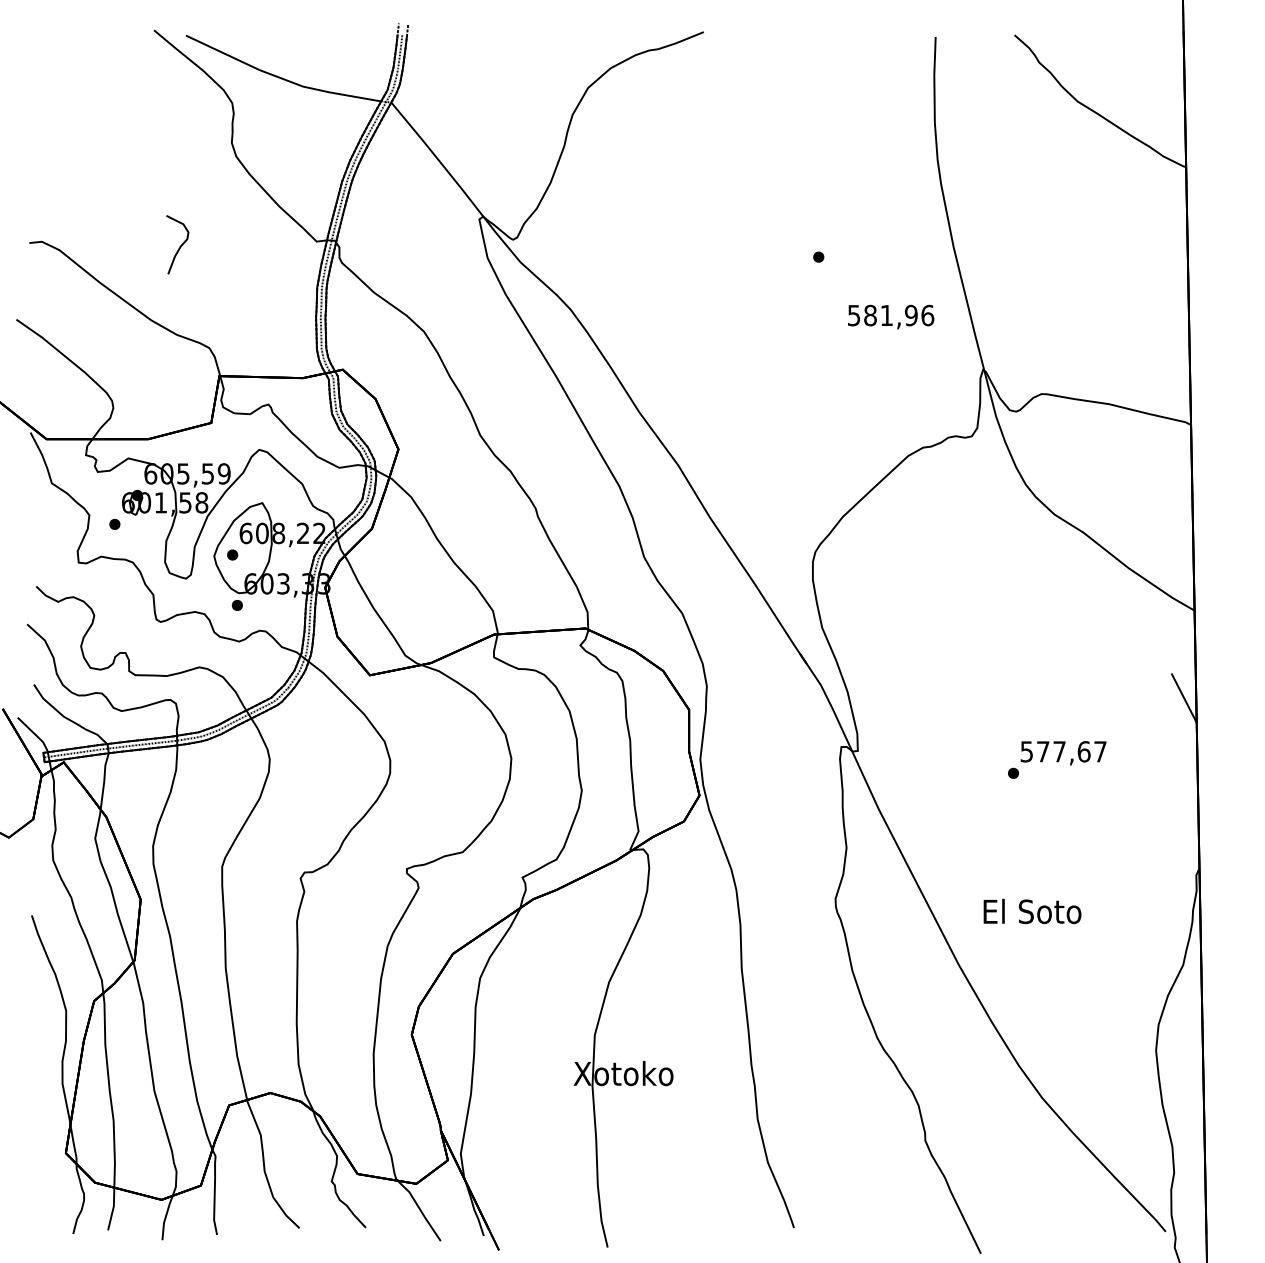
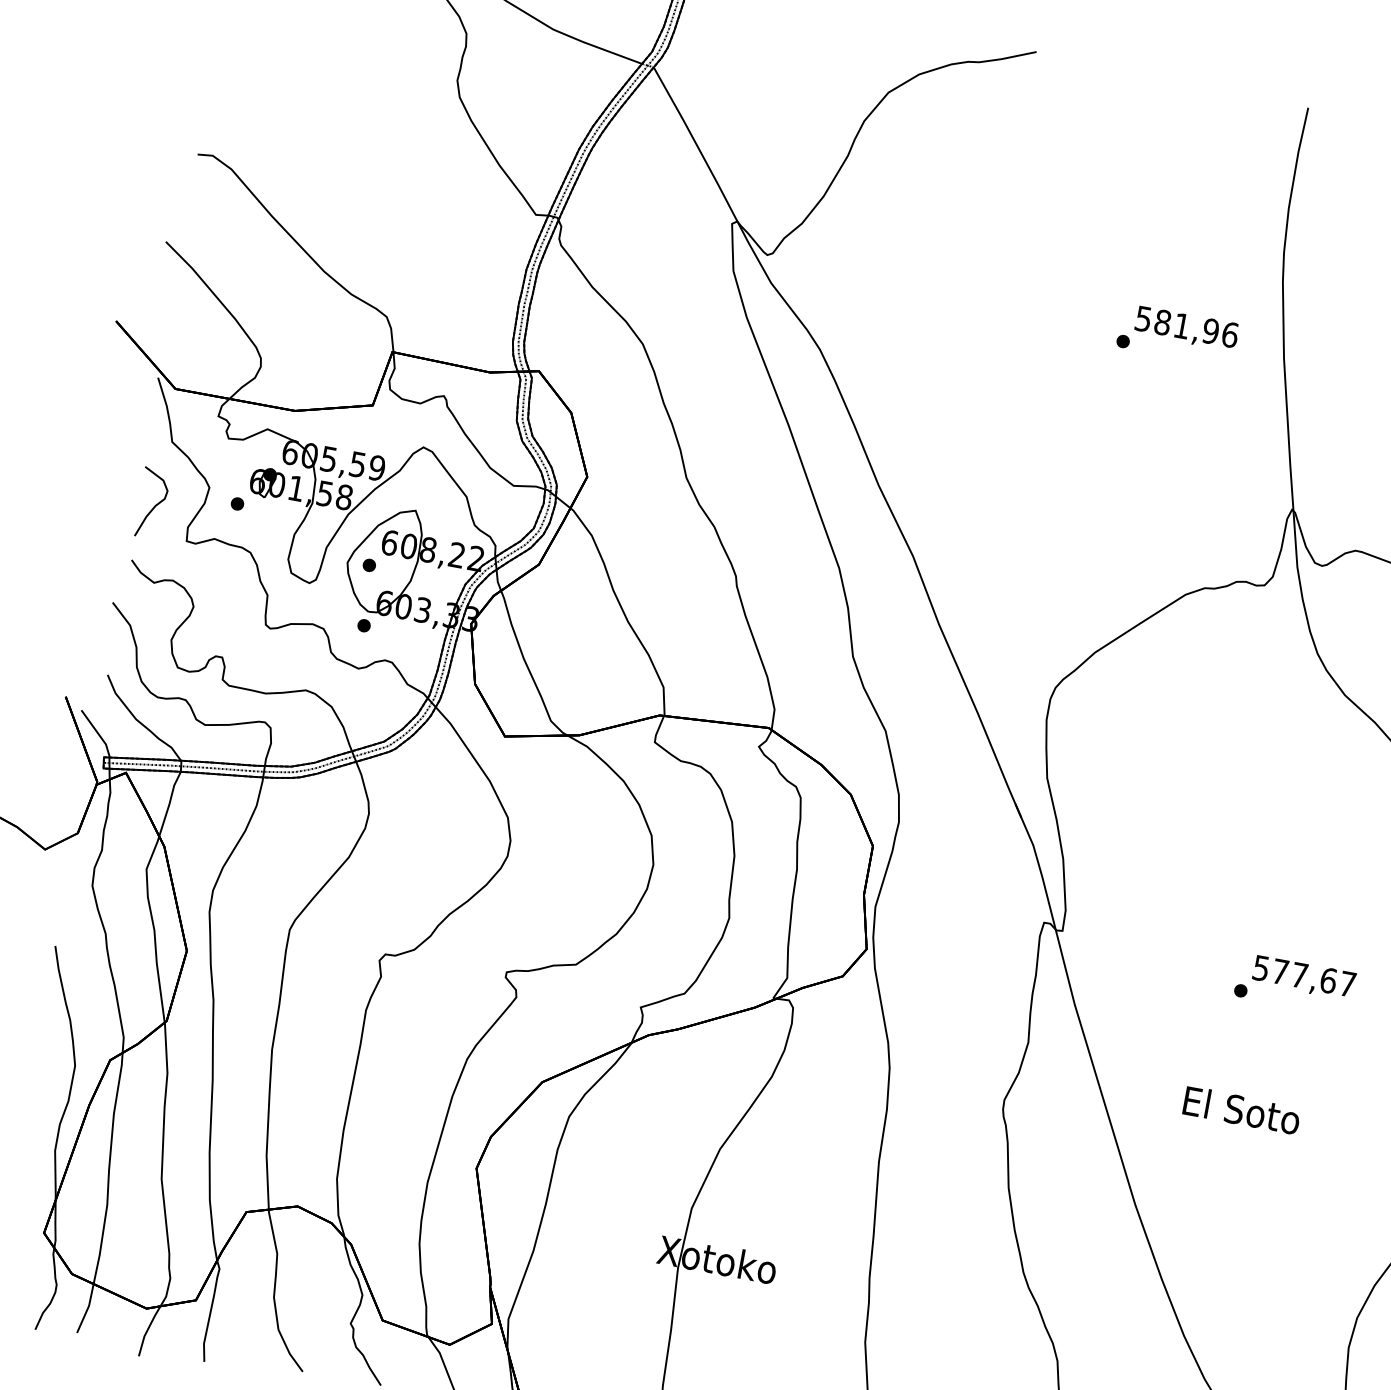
curve: (179, 246) -> (154, 505), moved
text: (891, 316) -> (1187, 328), moved
text: (1032, 911) -> (1241, 1110), moved

